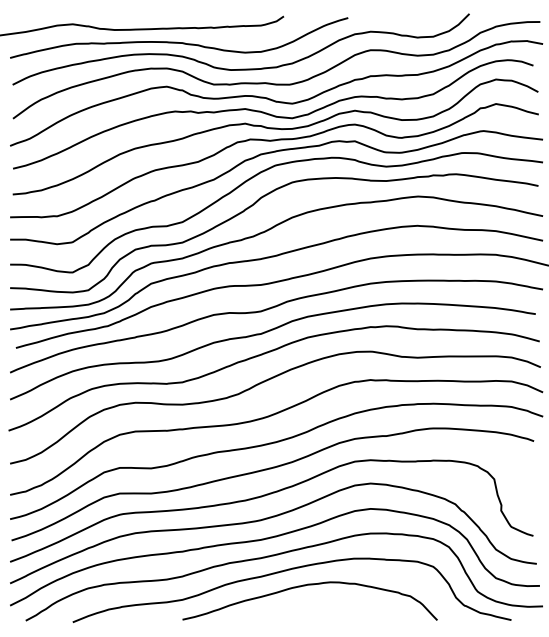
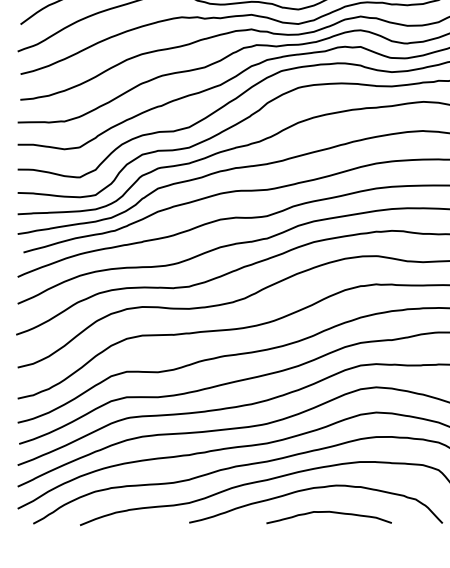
curve: (323, 609) -> (329, 512), added

